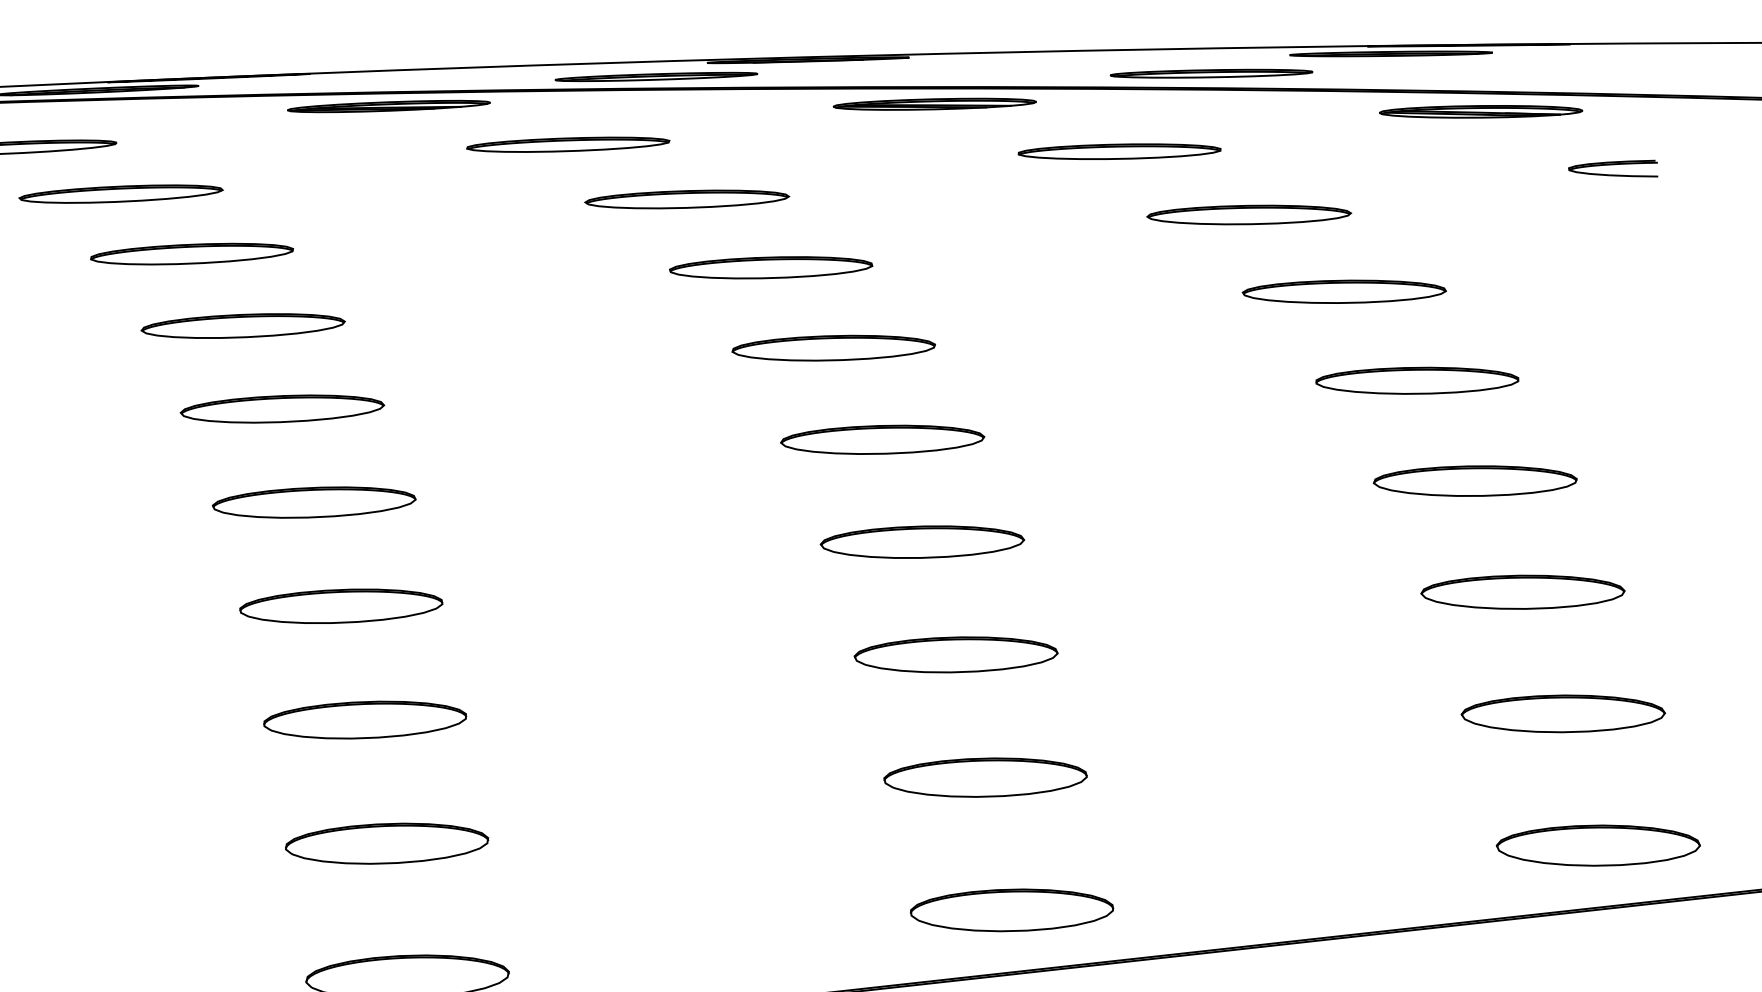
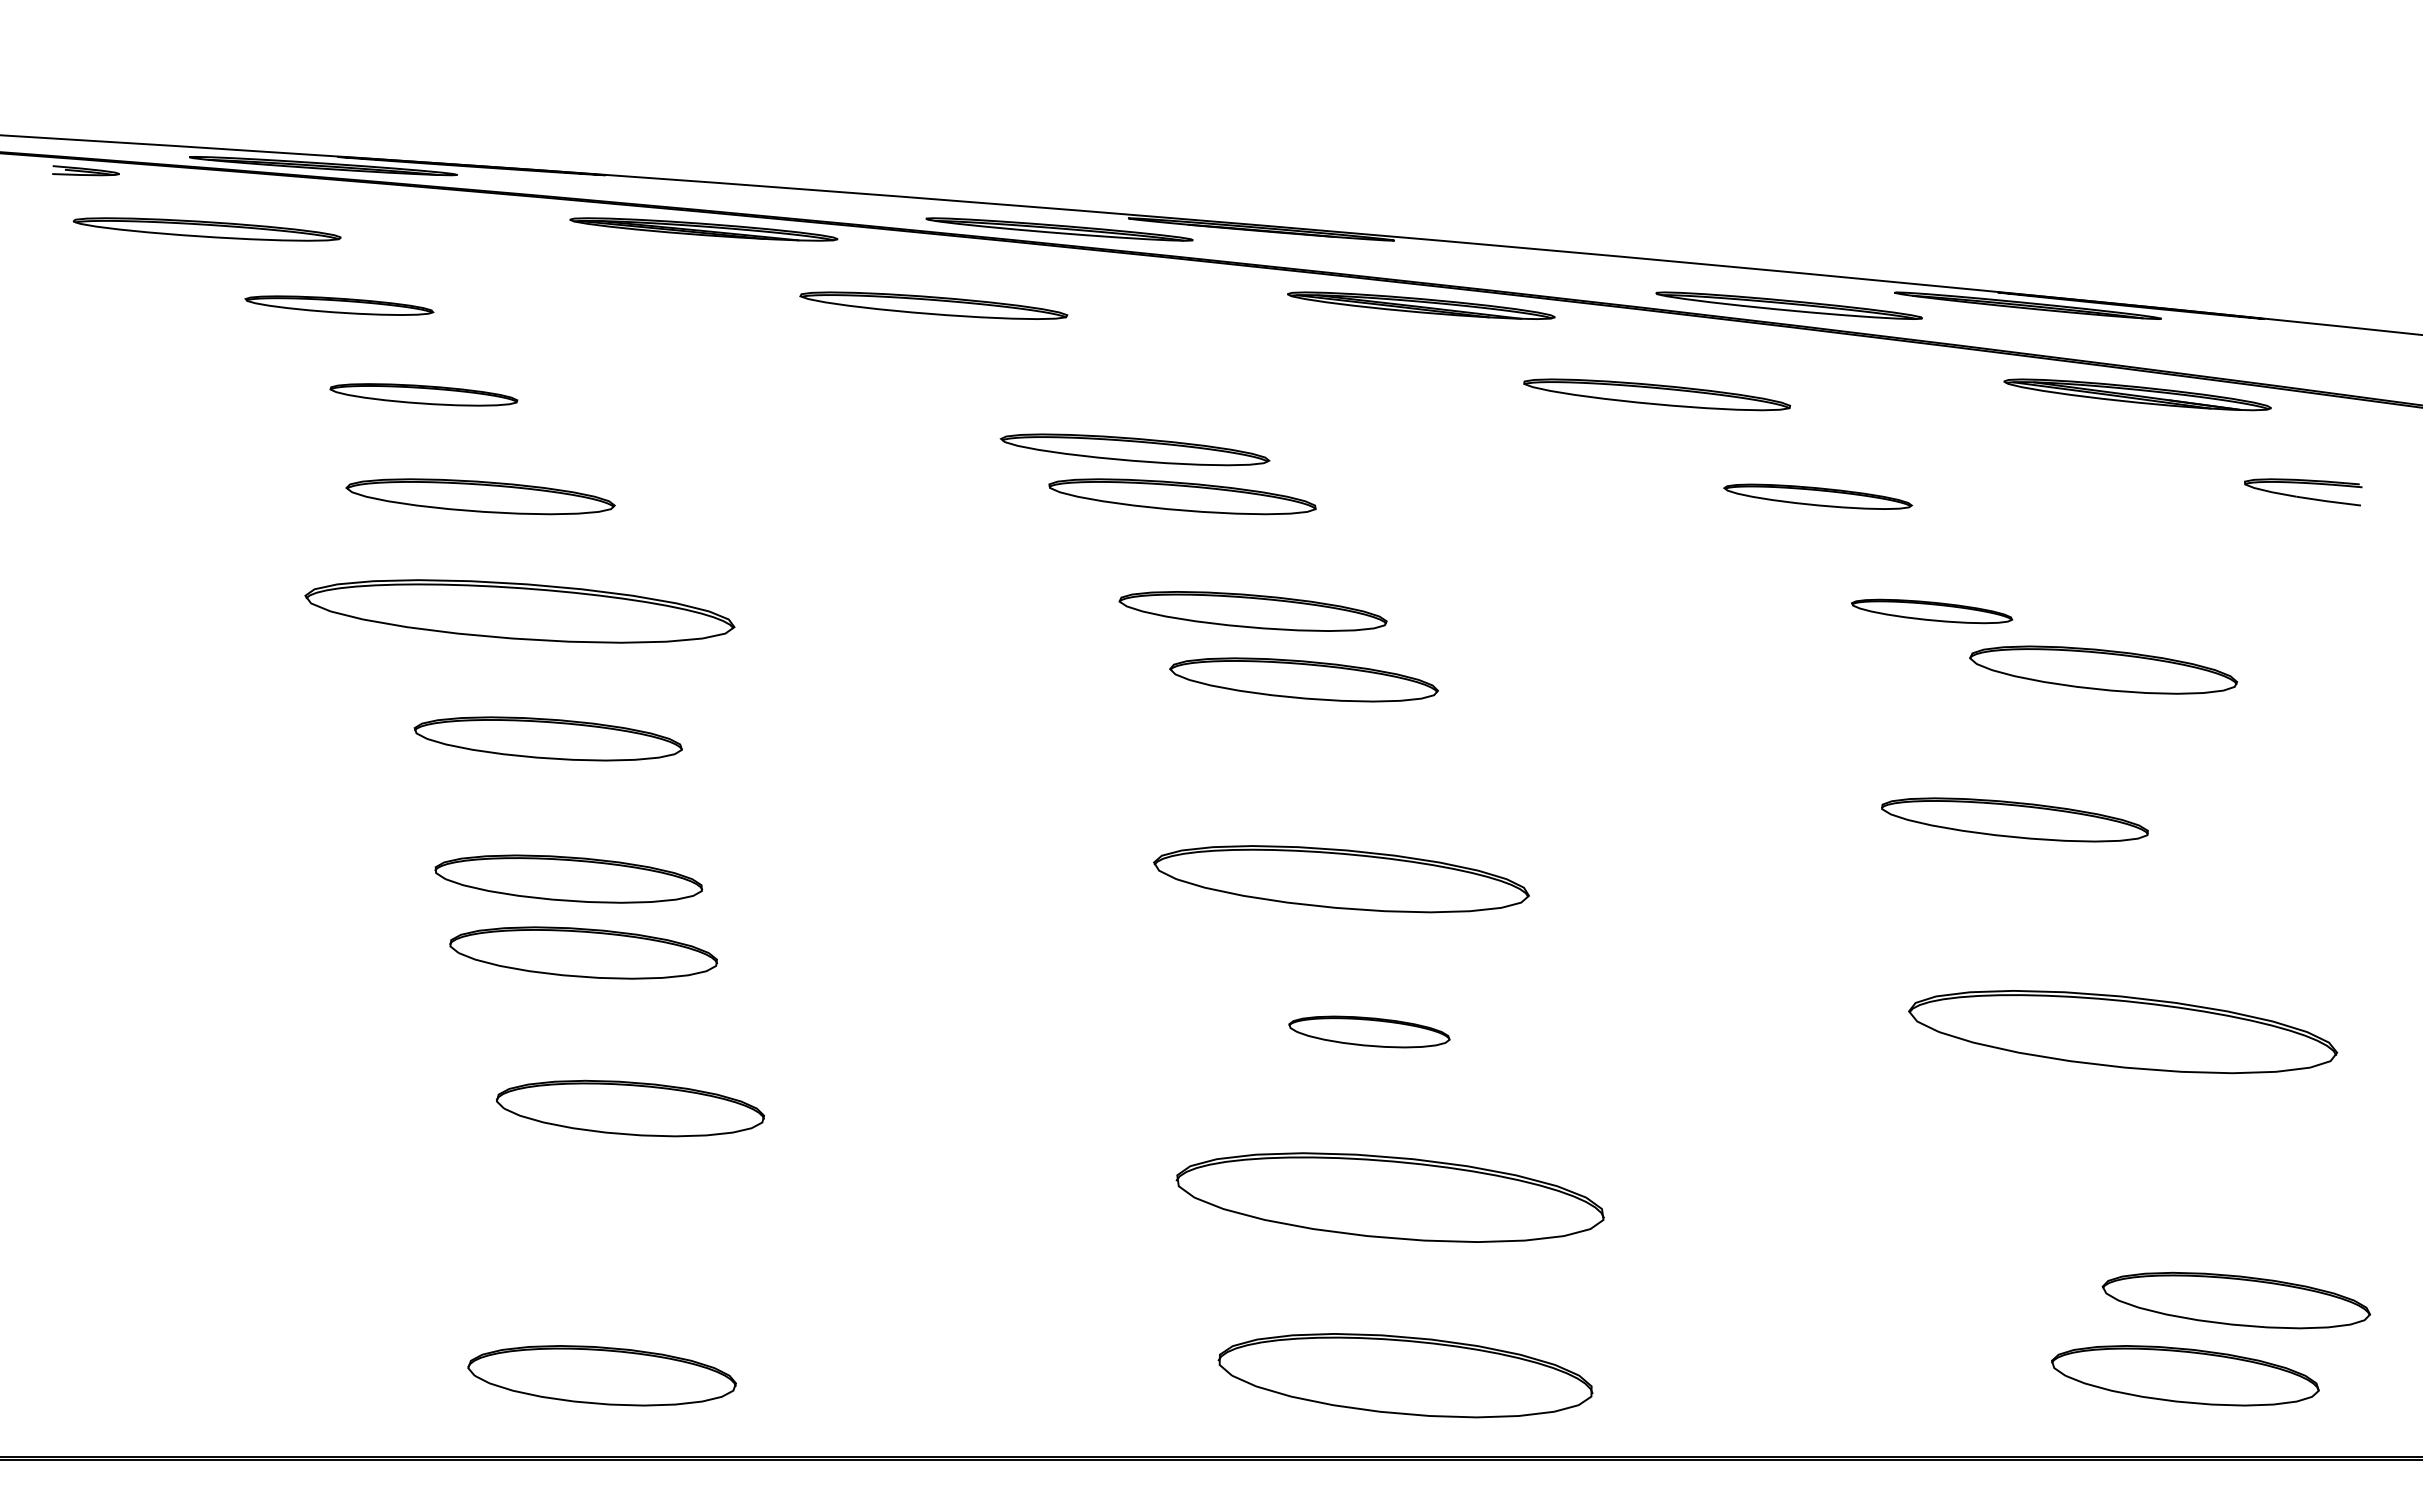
part: (121, 193) -> (339, 305), size x0.7
part: (686, 199) -> (1134, 449), moved
part: (1248, 214) -> (1817, 496), size x0.7
part: (191, 253) -> (423, 394), size x0.7
part: (1344, 291) -> (1931, 611), size x0.6
part: (1416, 380) -> (2014, 819), moved
part: (282, 409) -> (520, 611), size x1.6
part: (882, 439) -> (1303, 679), moved
part: (1475, 480) -> (2103, 669), moved
part: (922, 541) -> (1341, 878), size x1.4
part: (1522, 591) -> (2122, 1031), size x1.6
part: (956, 654) -> (1369, 1031), size x0.6
part: (1563, 713) -> (2236, 1300), moved
part: (365, 719) -> (583, 952), moved
part: (985, 777) -> (1389, 1197), size x1.6
part: (387, 843) -> (630, 1108), moved
part: (1011, 910) -> (1405, 1375), size x1.4

